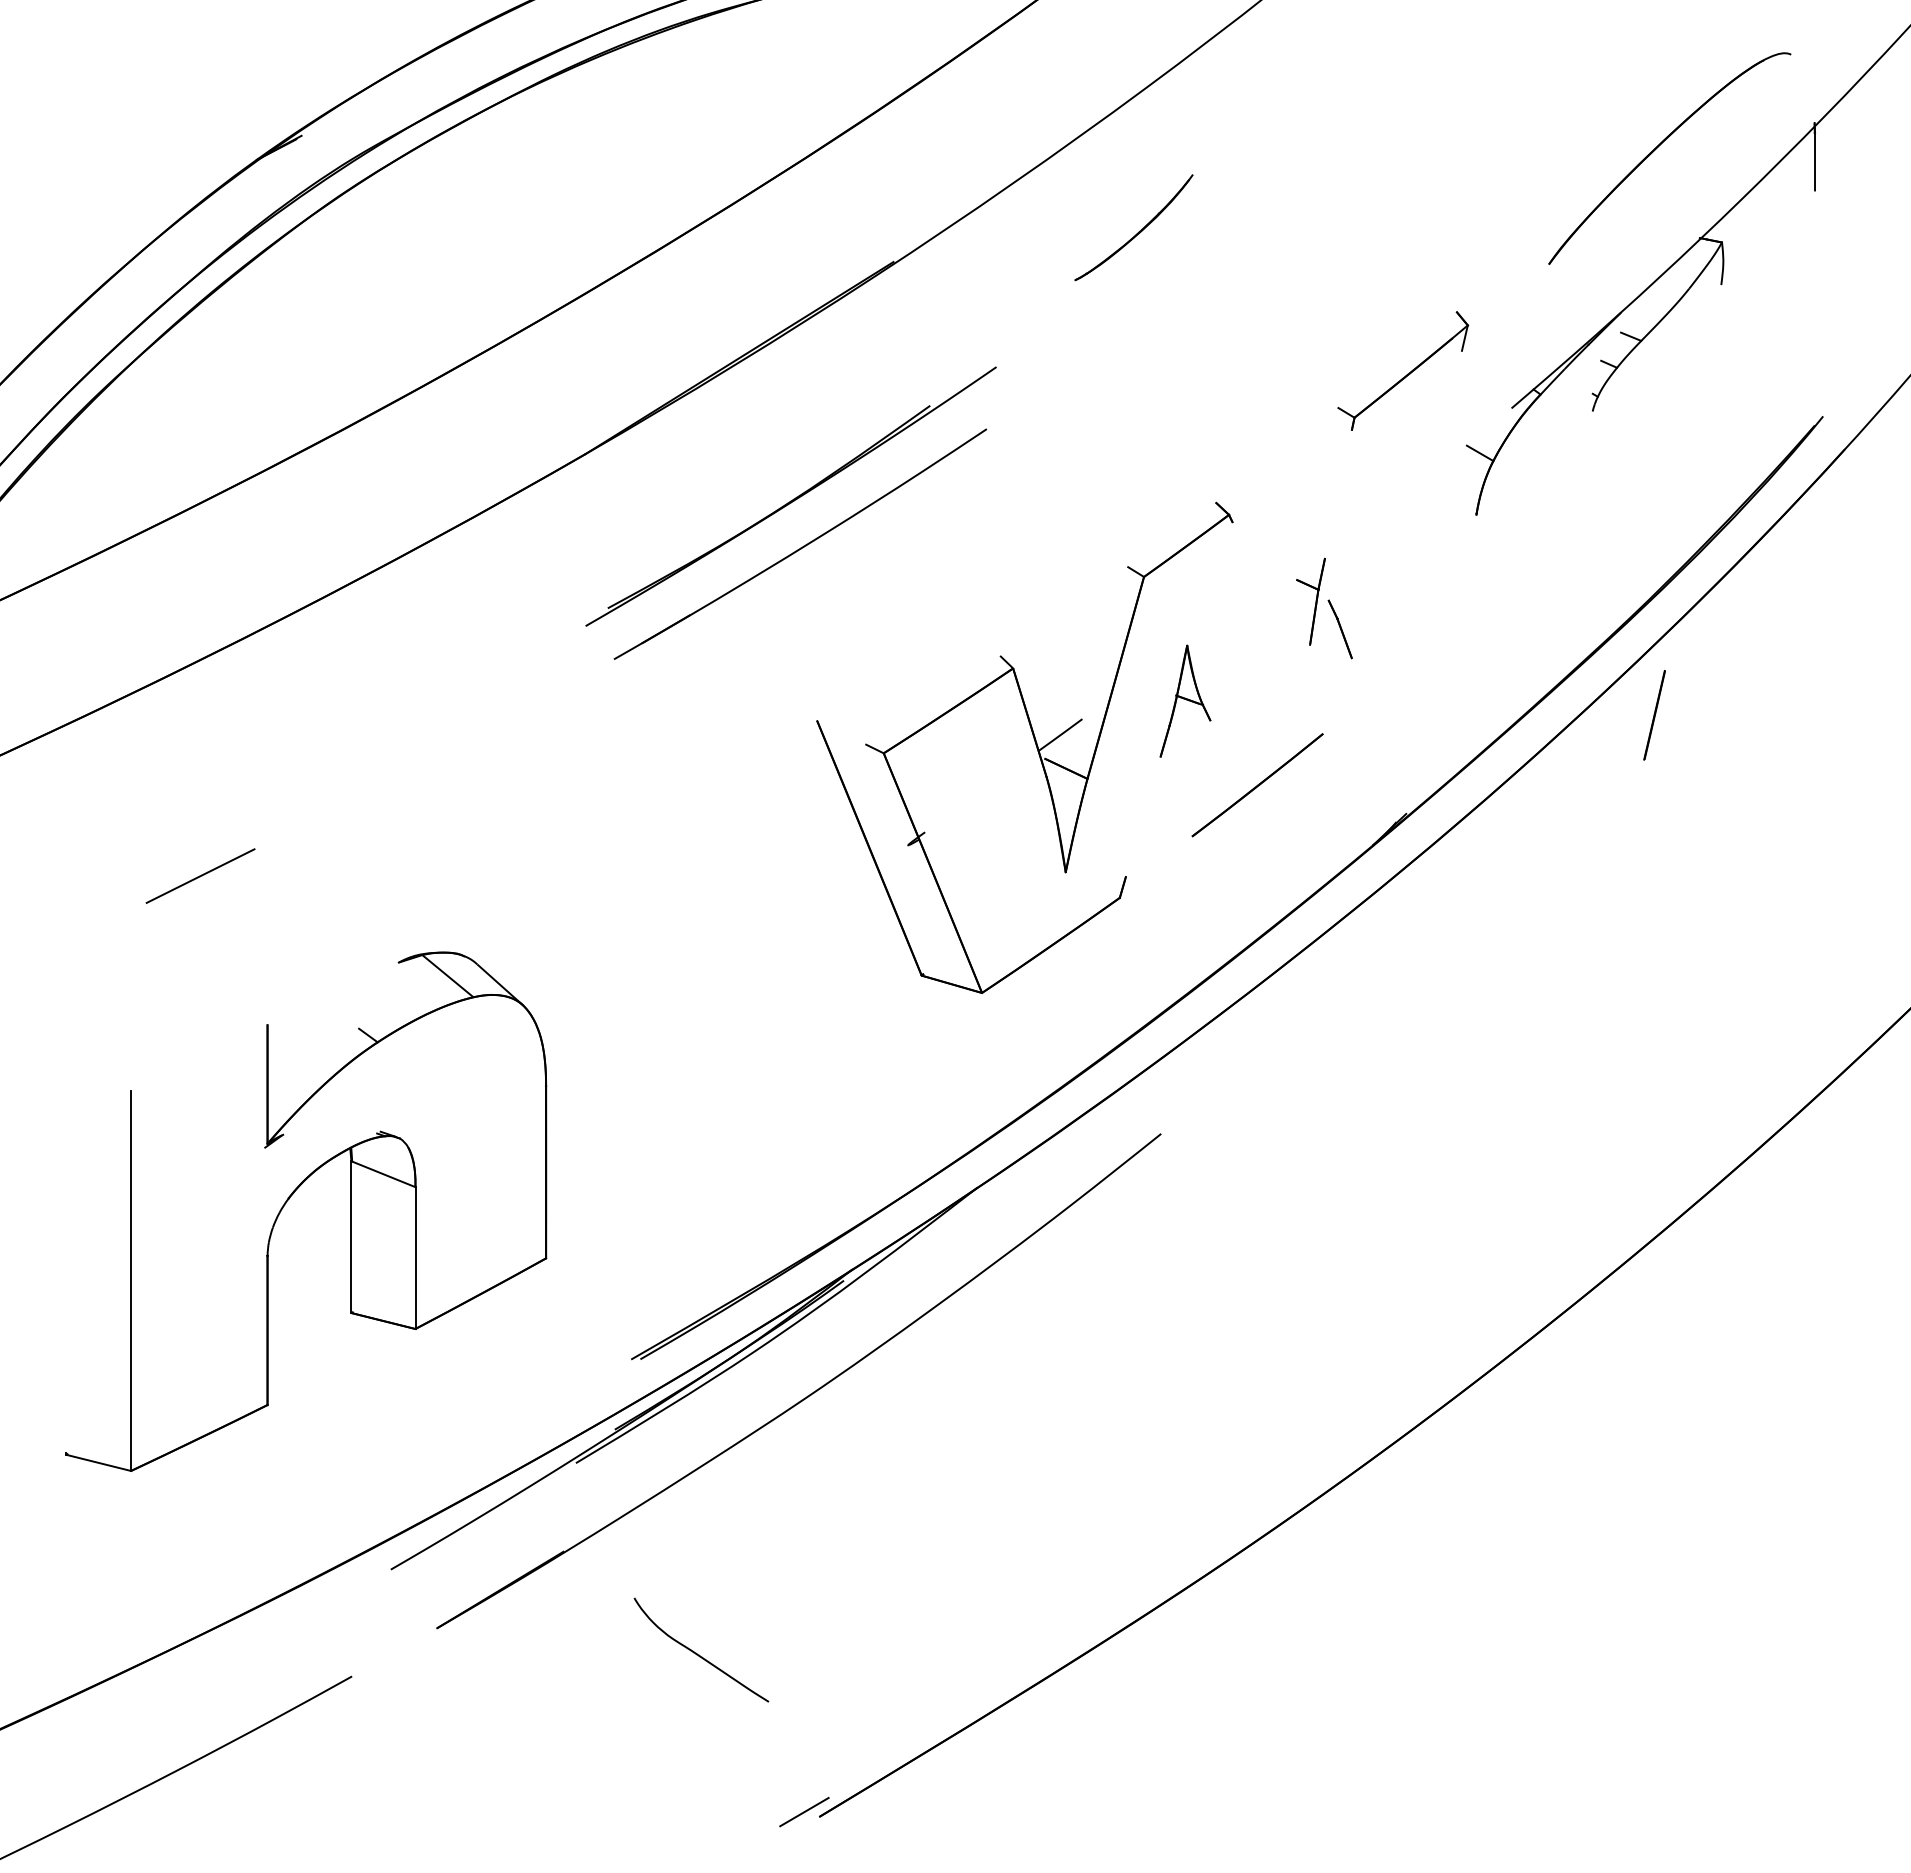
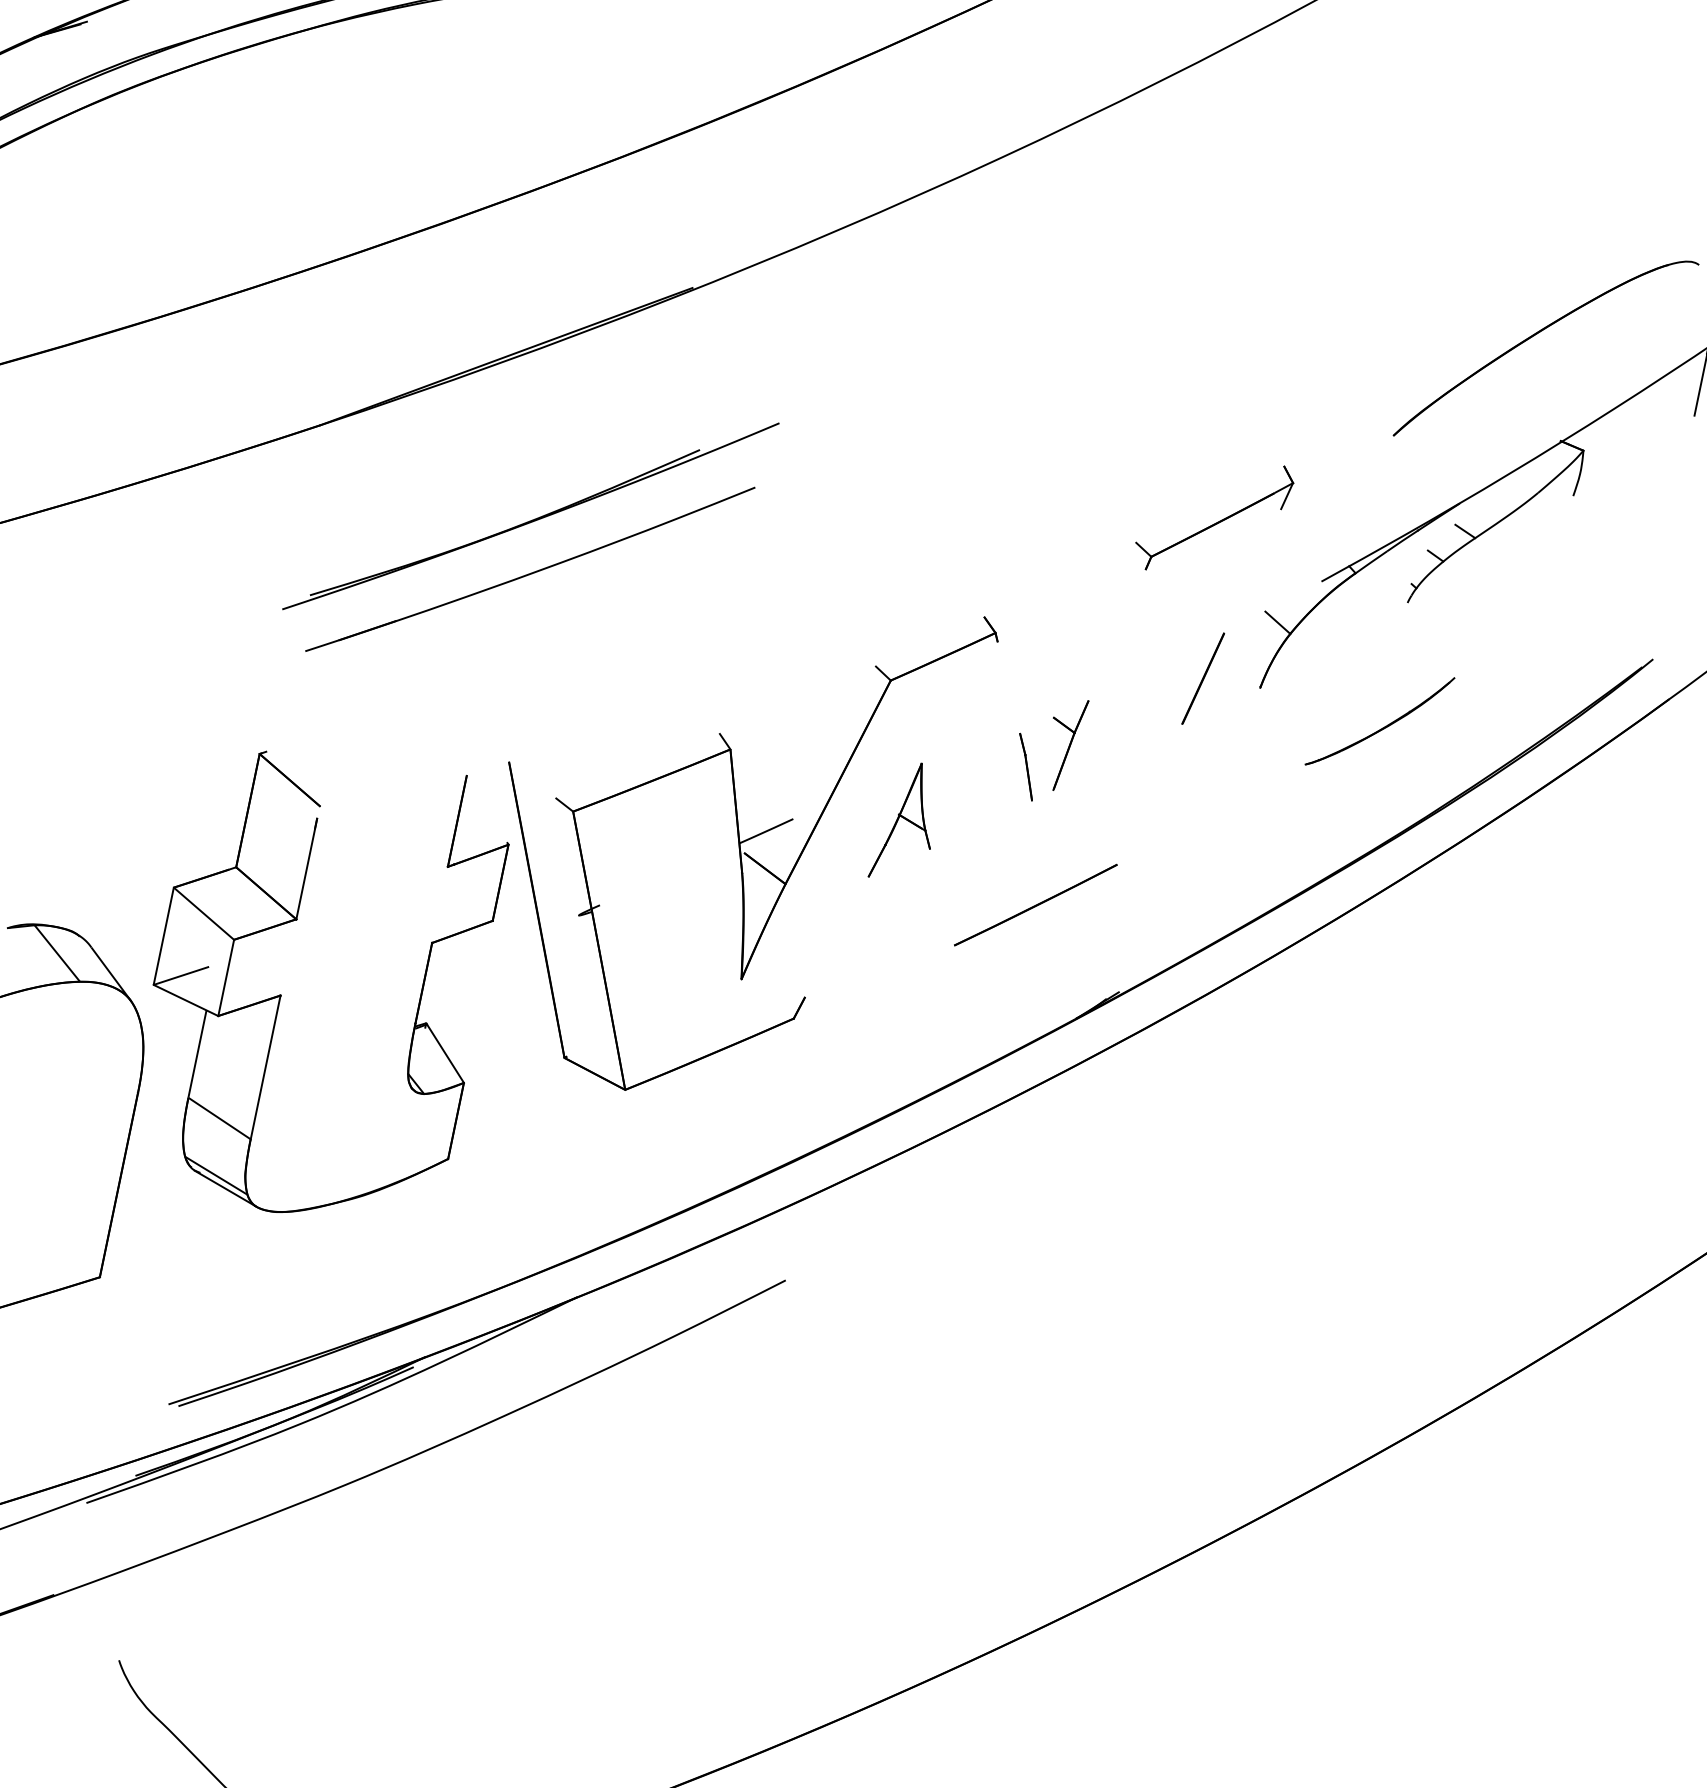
part: (1138, 231) -> (1384, 726), moved
part: (1339, 629) -> (1025, 767), moved
line: (1654, 715) -> (1203, 678), moved
line: (1257, 785) -> (1035, 905), moved
part: (656, 971) -> (281, 994), added

